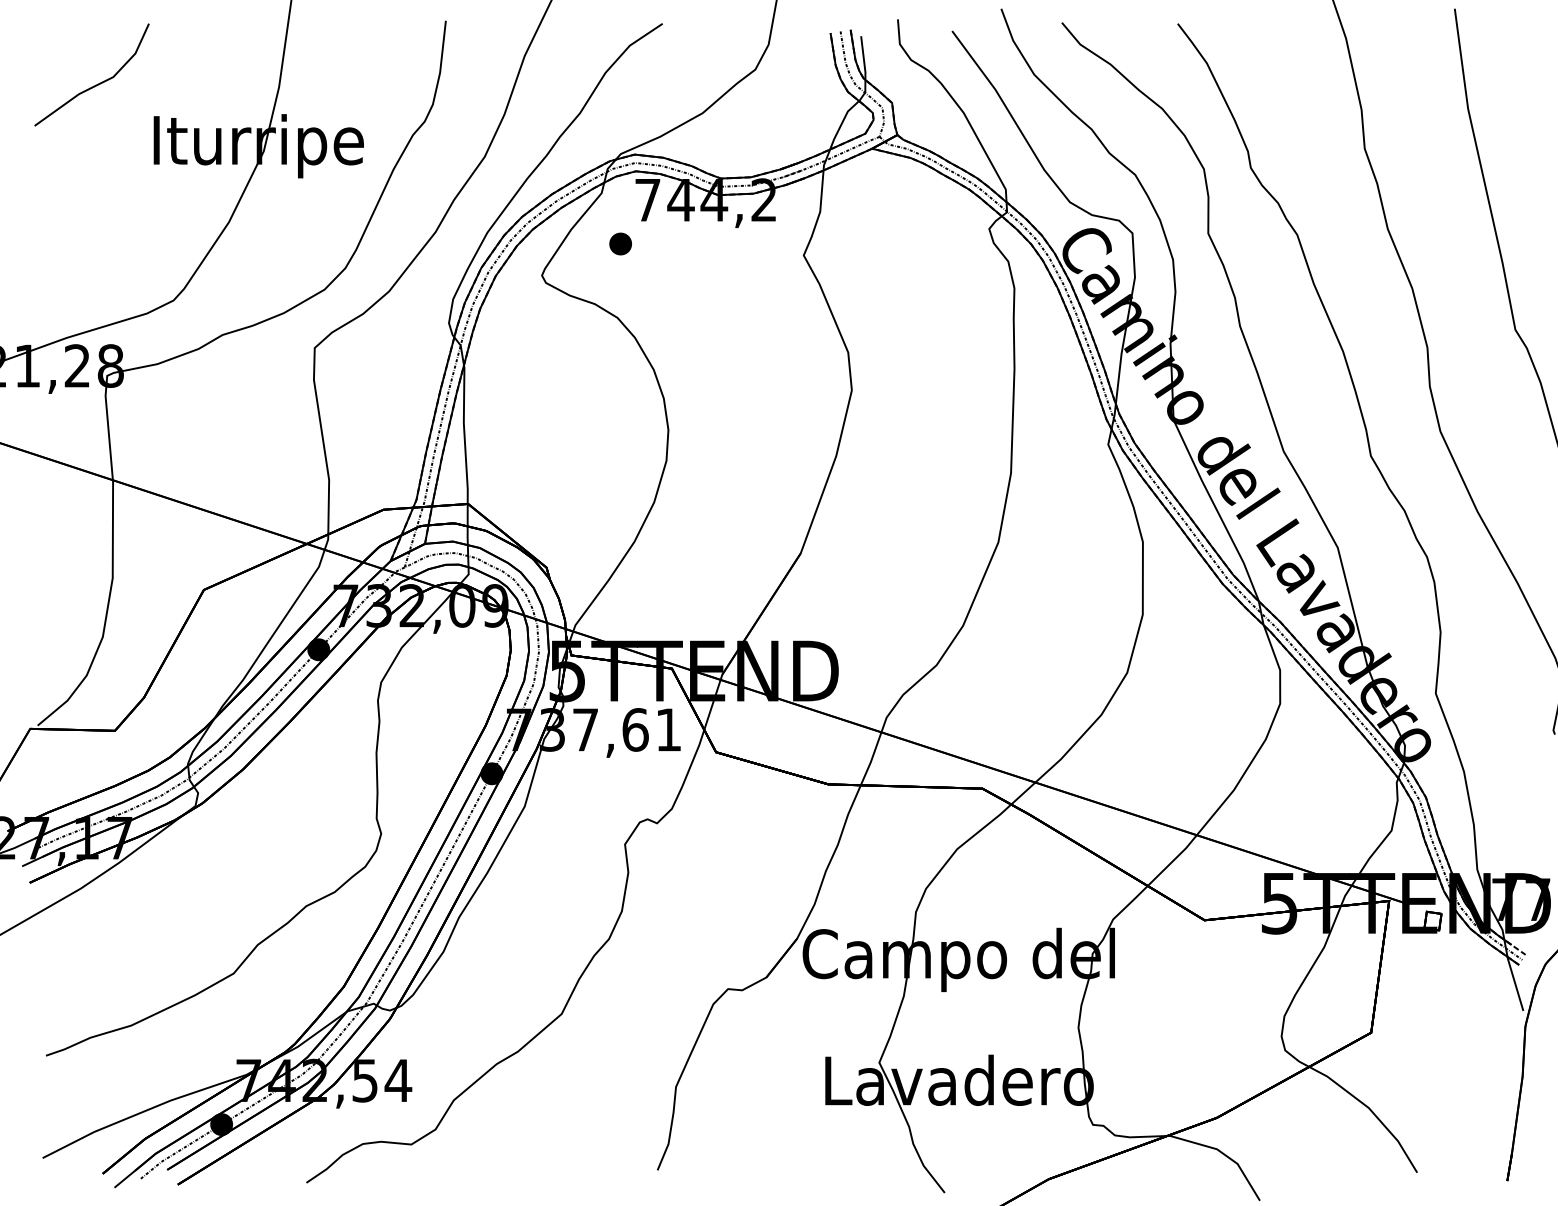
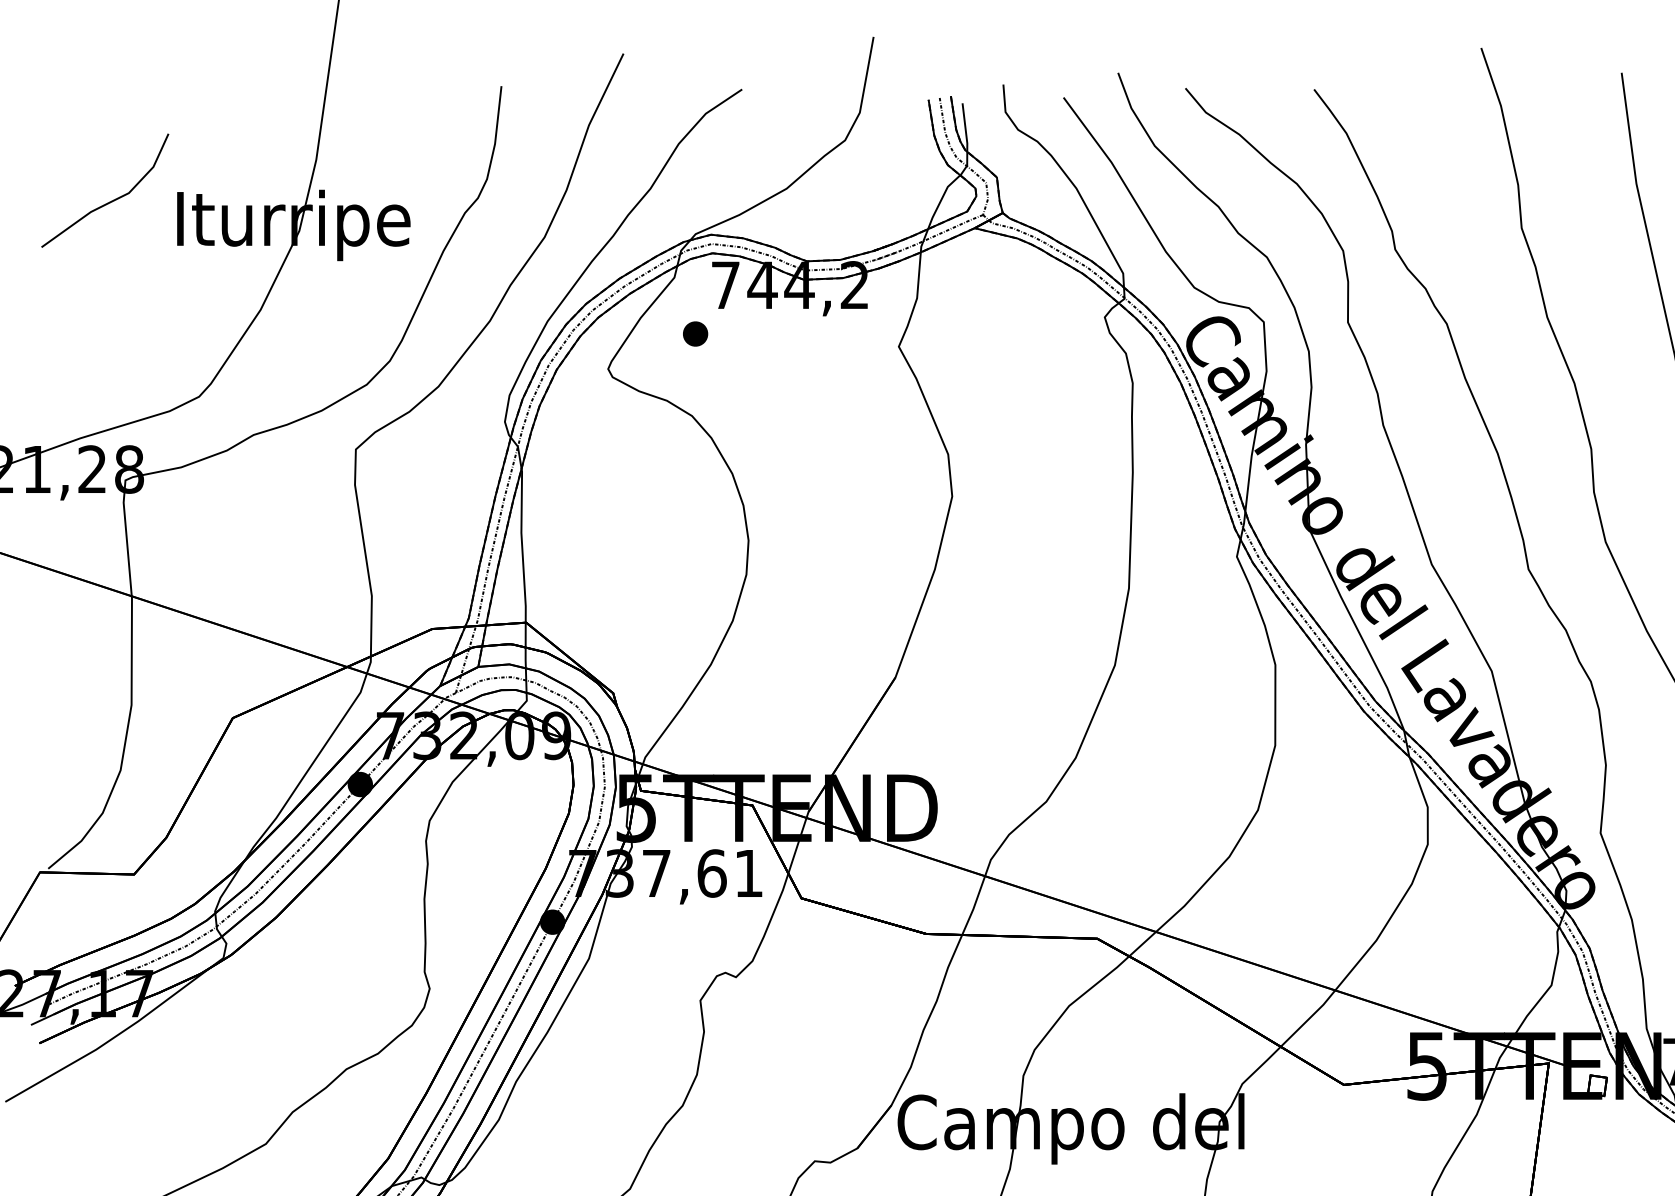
curve: (95, 84) -> (109, 201), moved

